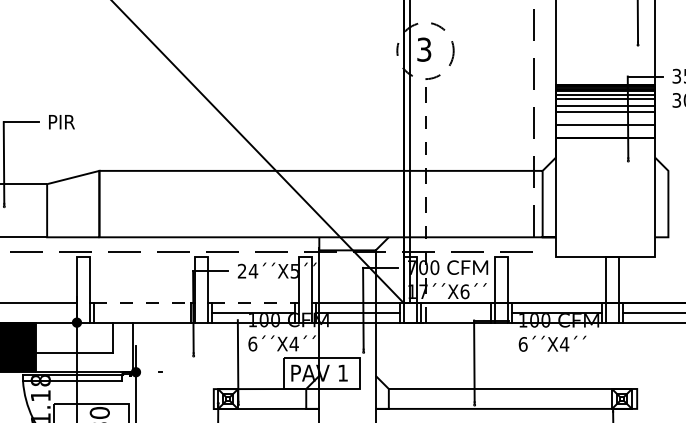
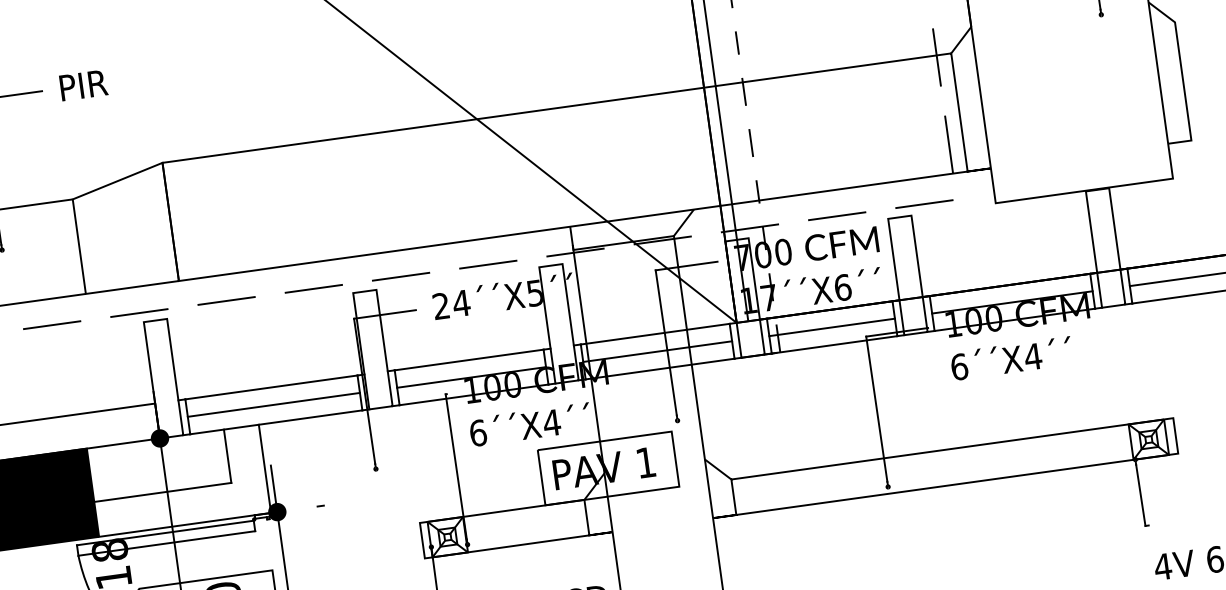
line: (142, 303) -> (271, 388), dashed -> solid
line: (253, 303) -> (469, 360), dashed -> solid
line: (141, 312) -> (272, 404), added
line: (455, 312) -> (831, 326), added

